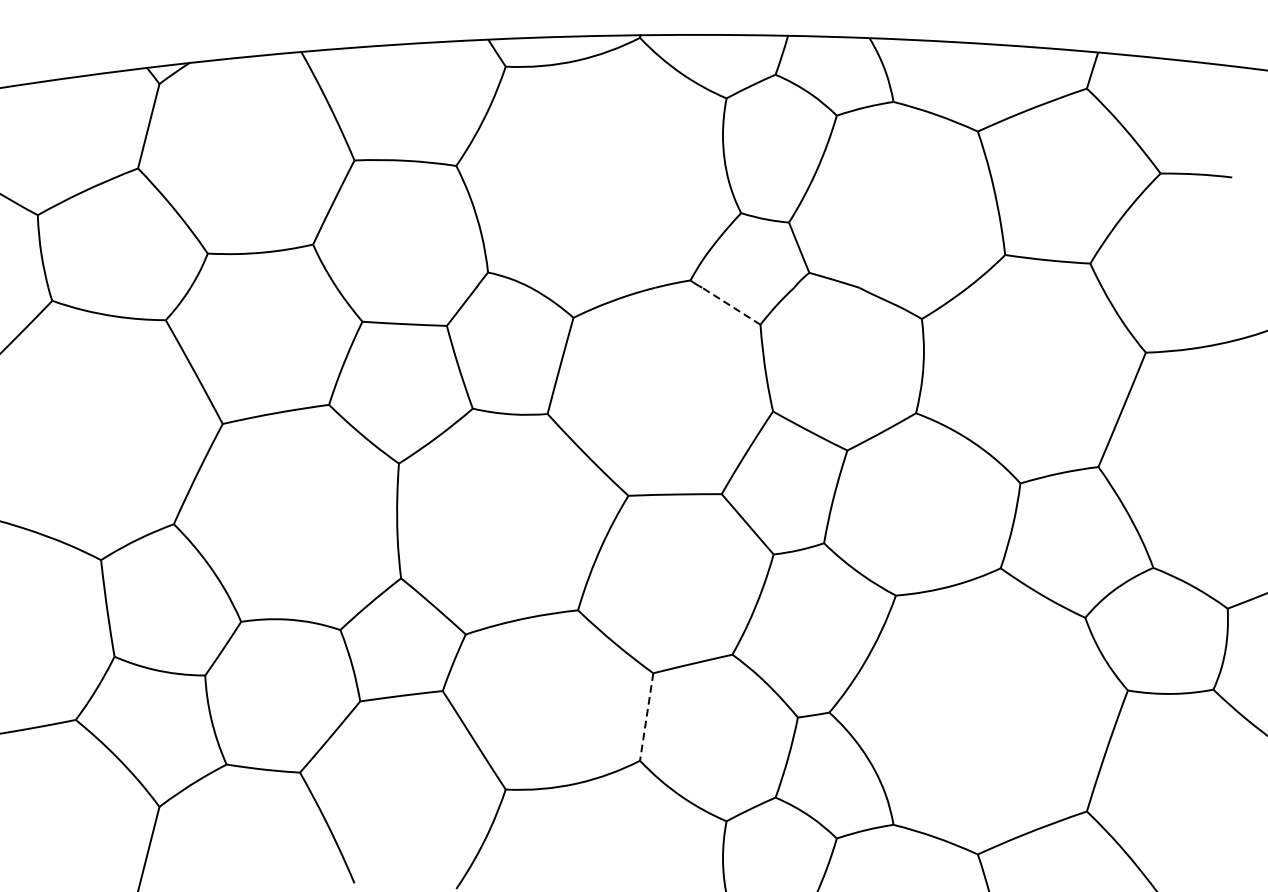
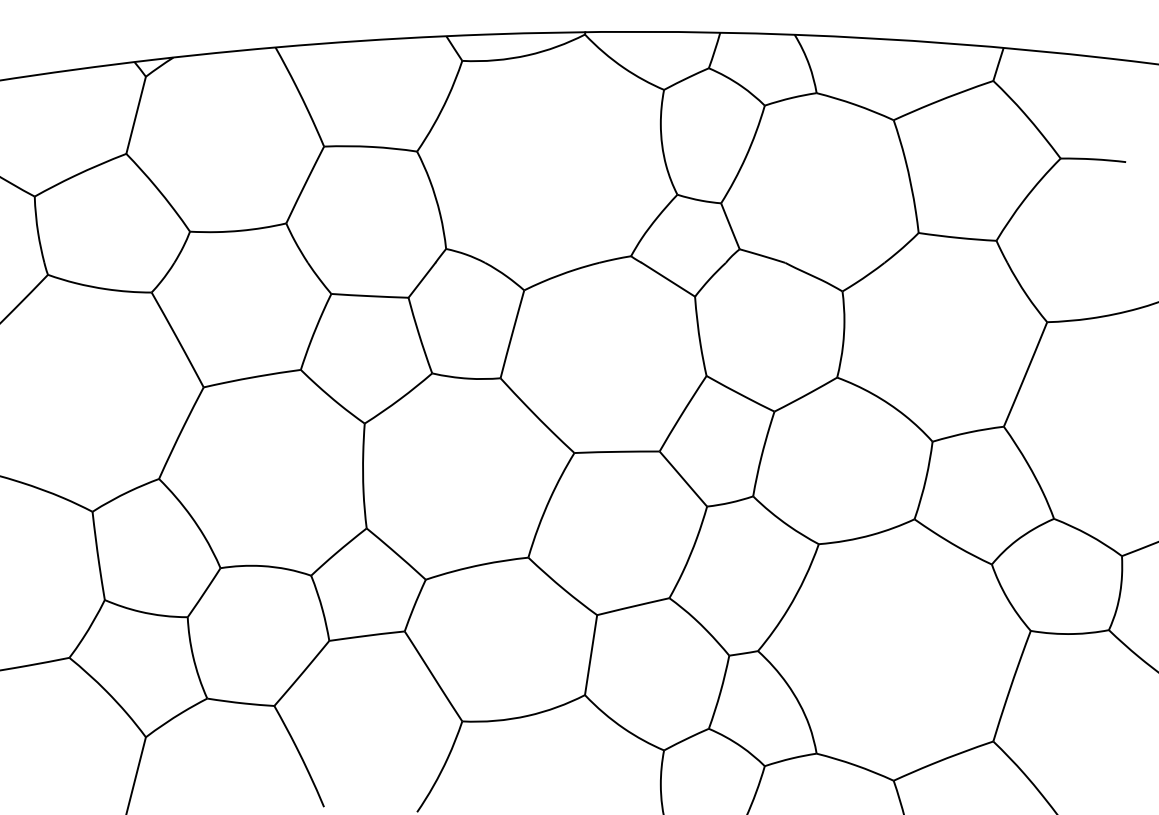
line: (731, 305) -> (668, 279), dashed -> solid
line: (647, 717) -> (591, 655), dashed -> solid

